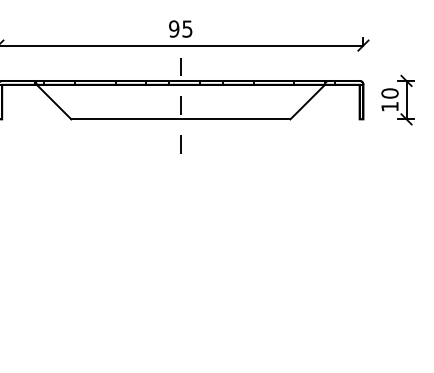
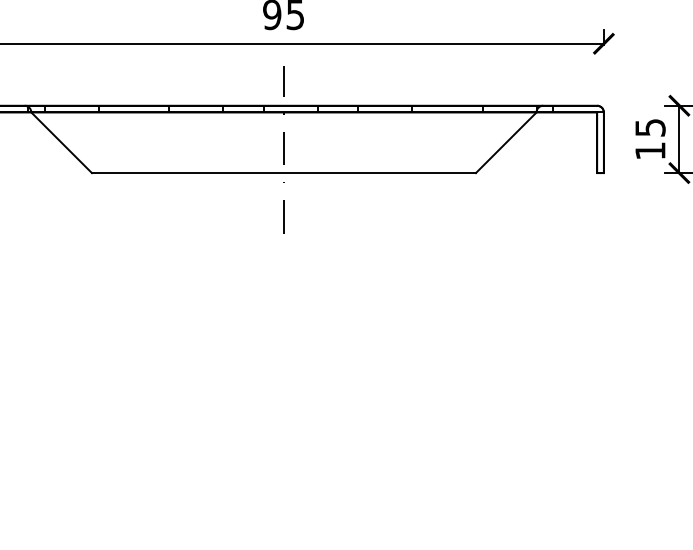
text: (389, 93) -> (649, 127), 10 -> 15

